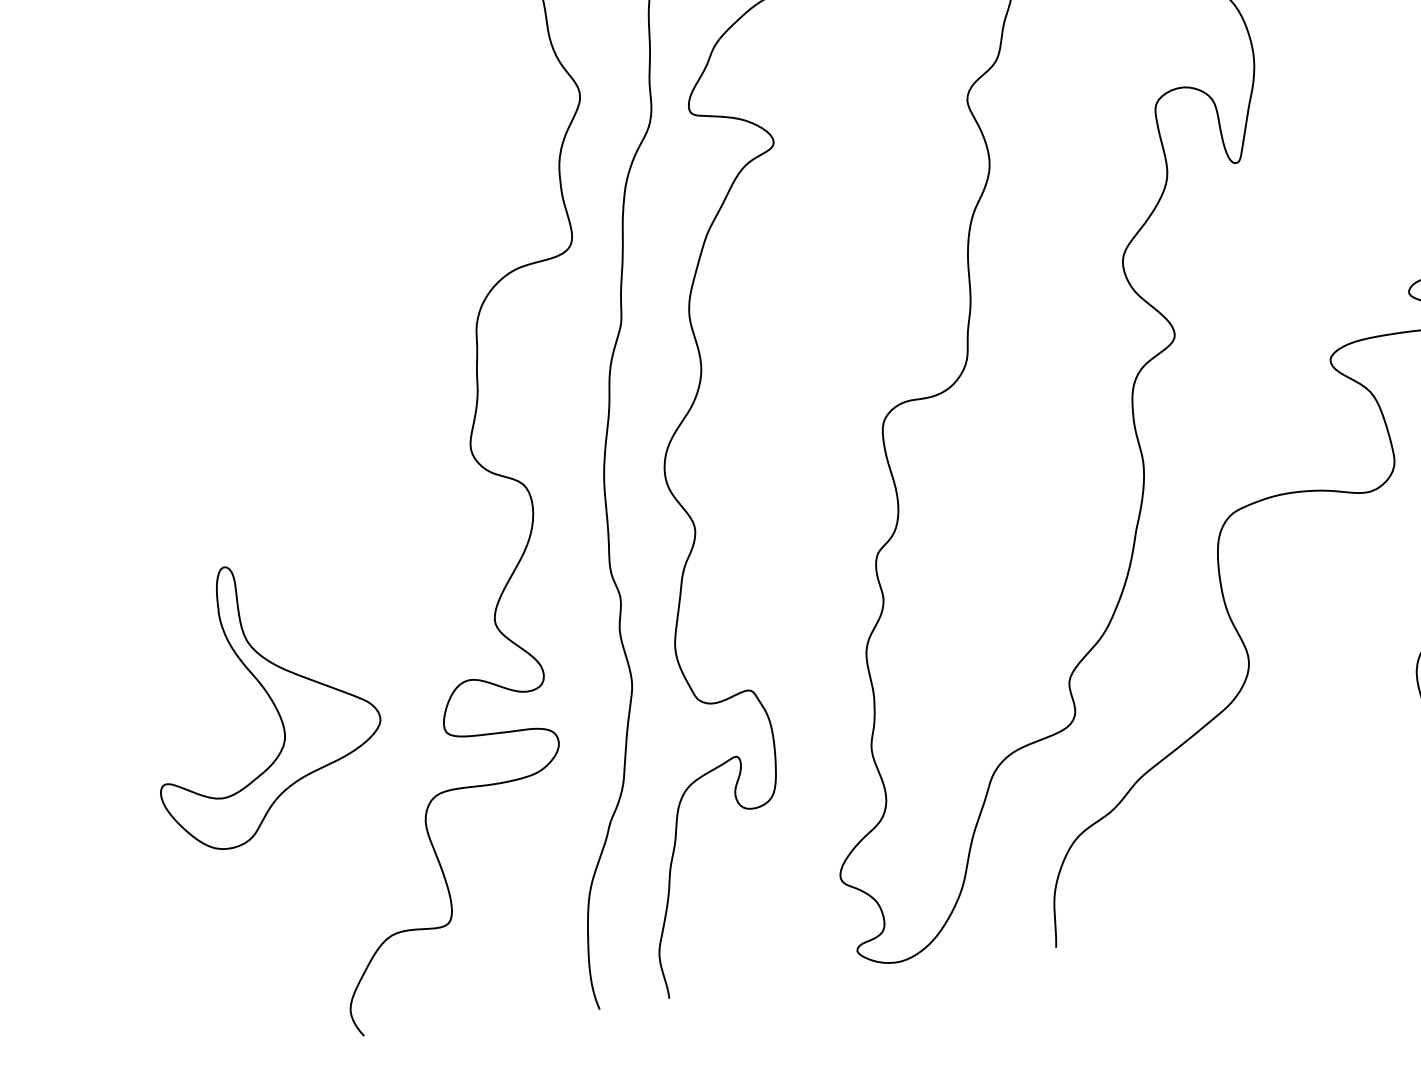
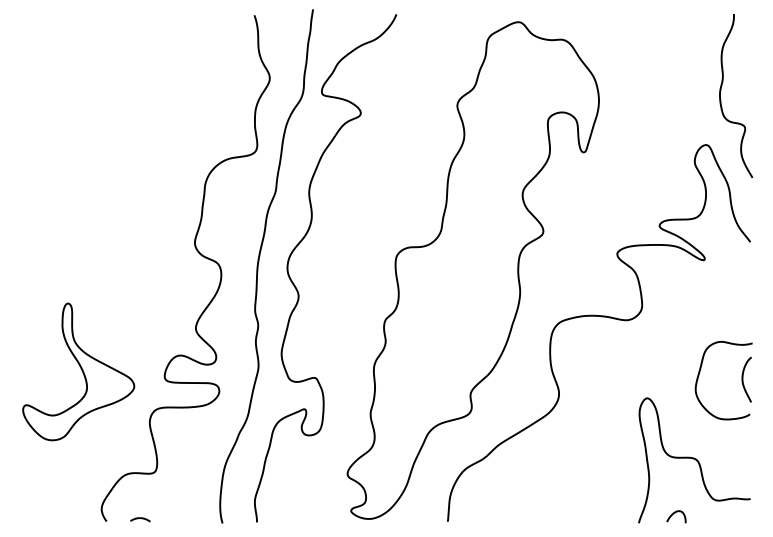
part: (263, 702) -> (78, 371), moved
curve: (431, 1020) -> (140, 518), added

